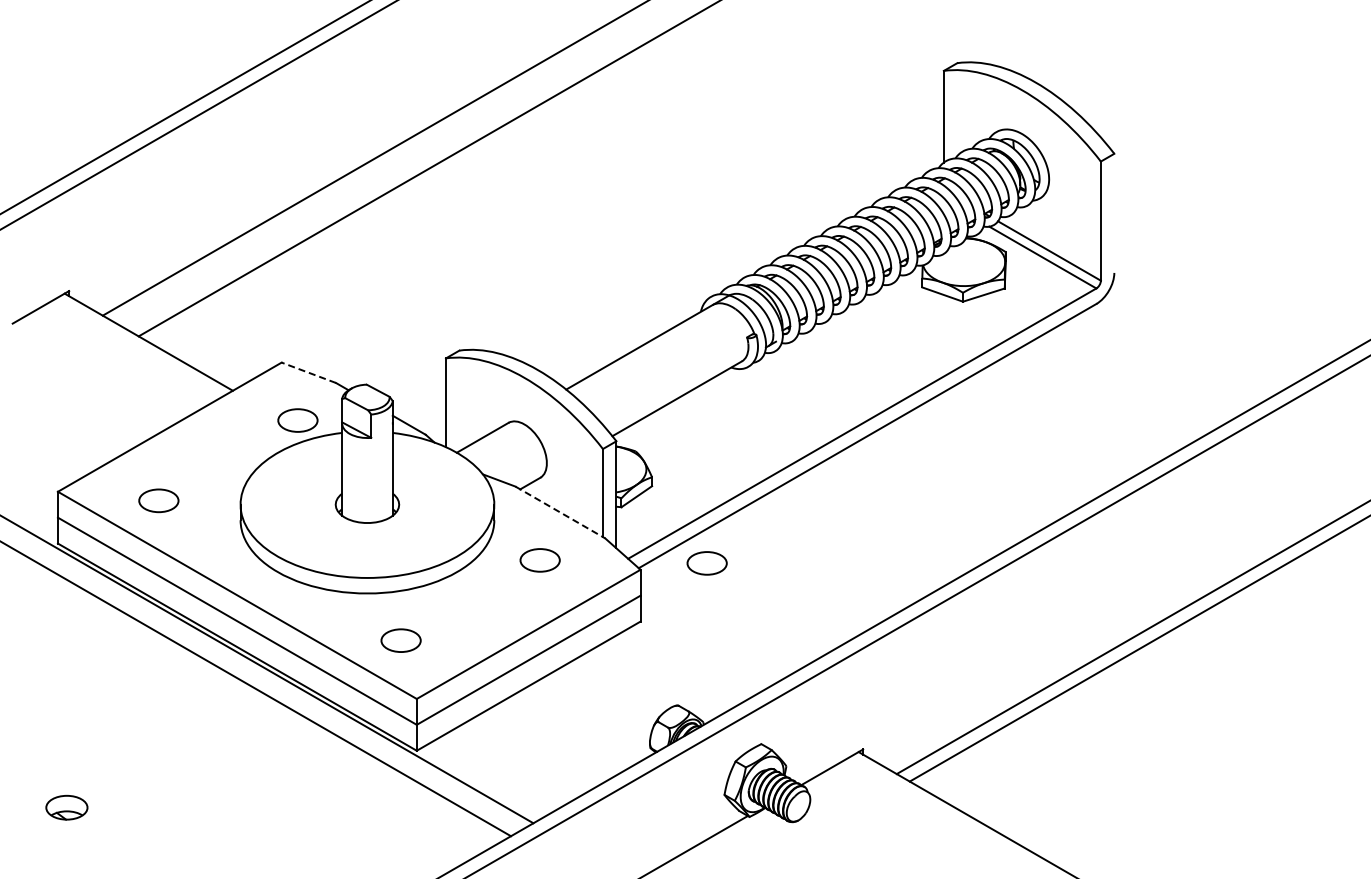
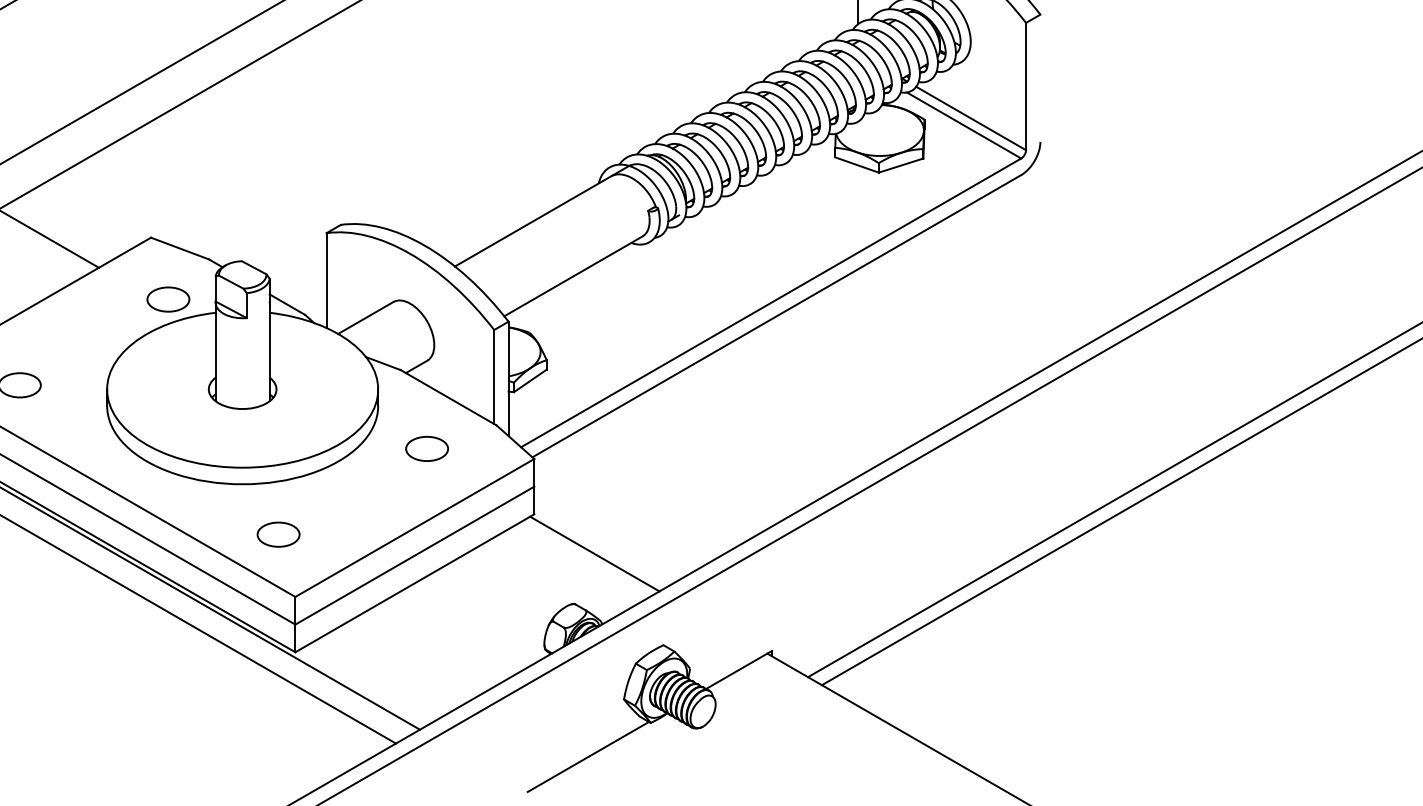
line: (308, 372) -> (179, 248), dashed -> solid
line: (560, 512) -> (448, 397), dashed -> solid
part: (706, 563) -> (604, 452), removed
line: (696, 658) -> (594, 553), added

